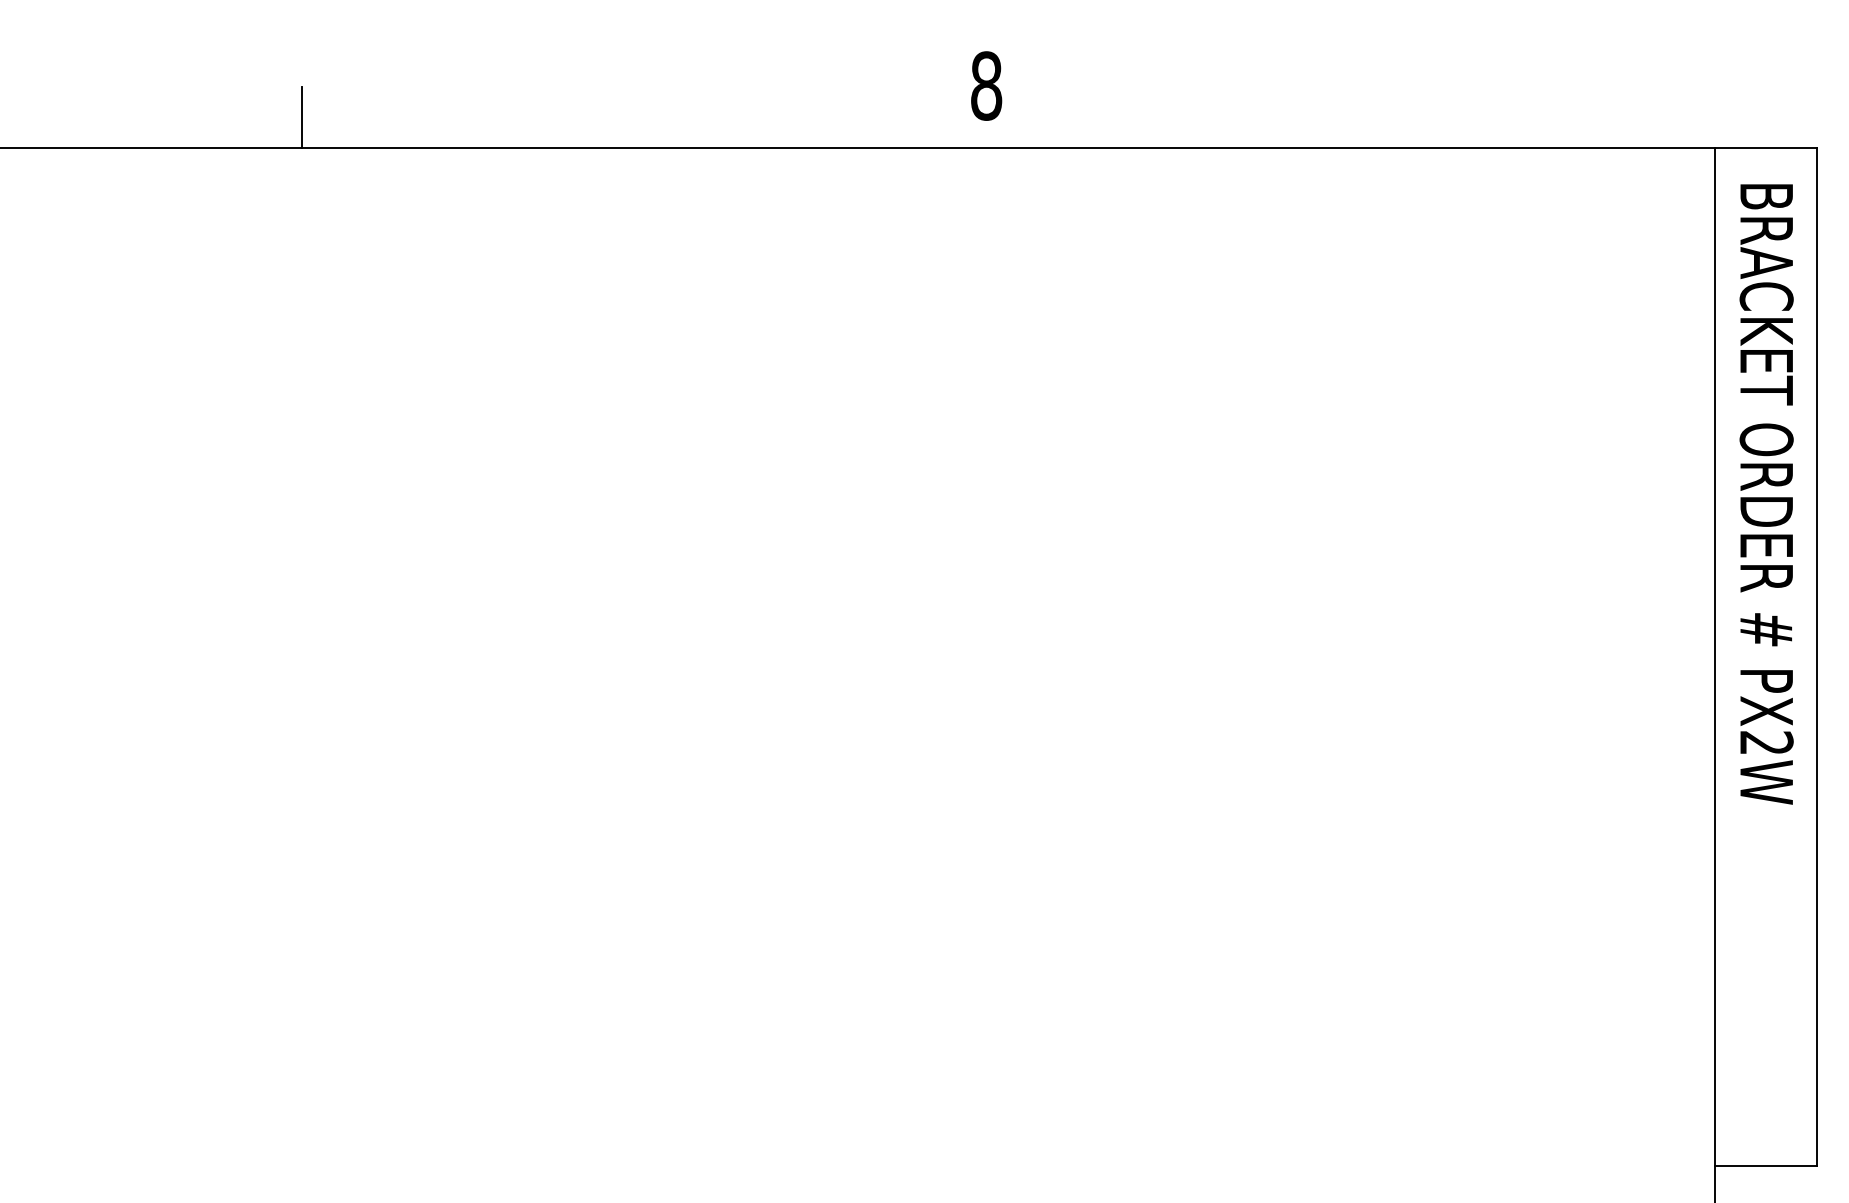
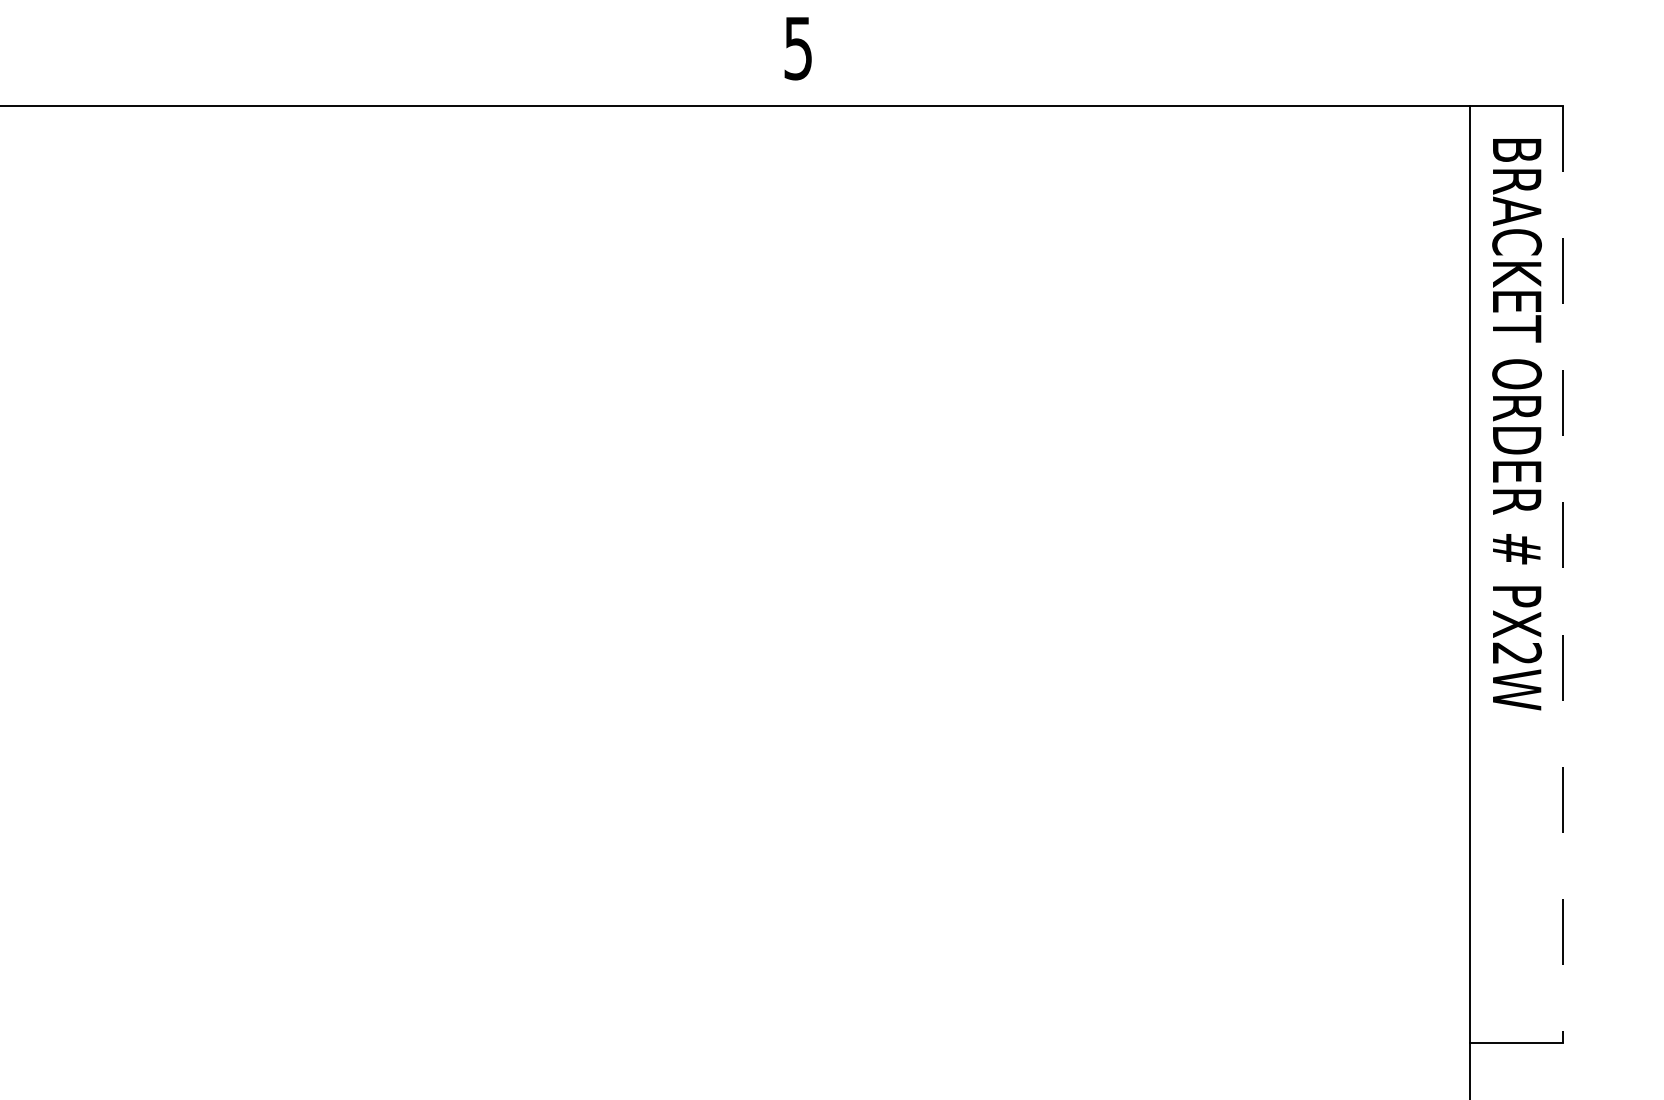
text: (986, 85) -> (798, 47), 8 -> 5
line: (302, 117) -> (168, 77), removed
line: (1816, 657) -> (1562, 574), solid -> dashed

